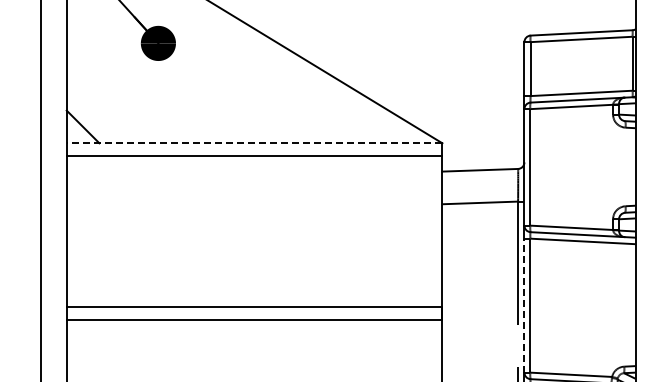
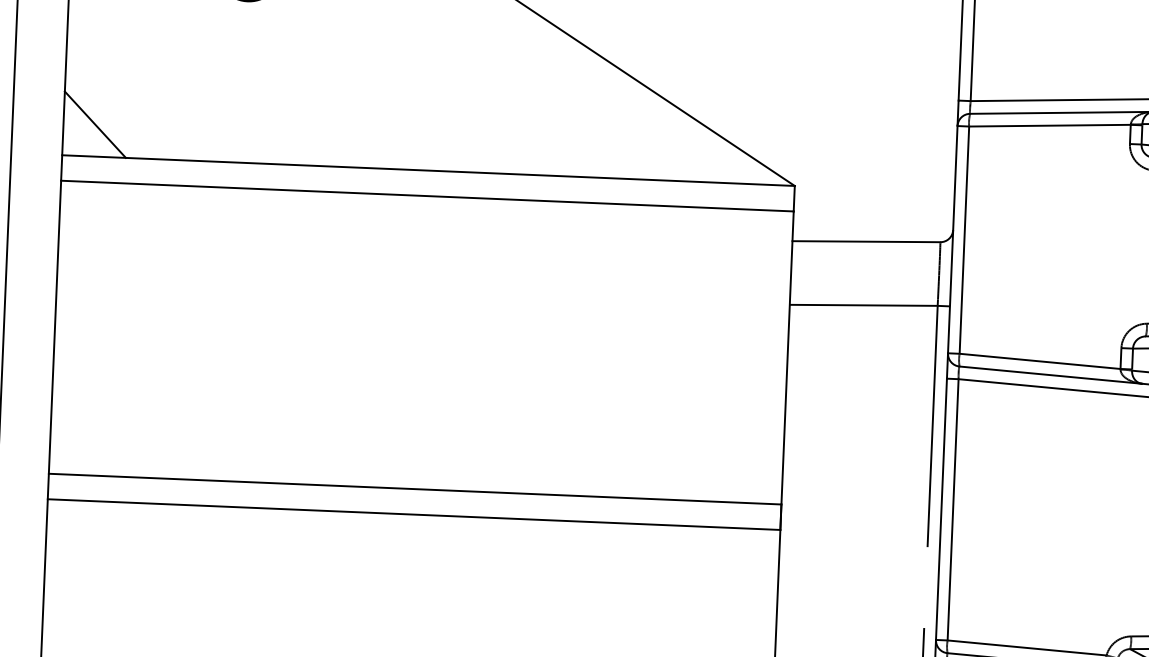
line: (254, 143) -> (428, 171), dashed -> solid
line: (524, 305) -> (941, 508), dashed -> solid

